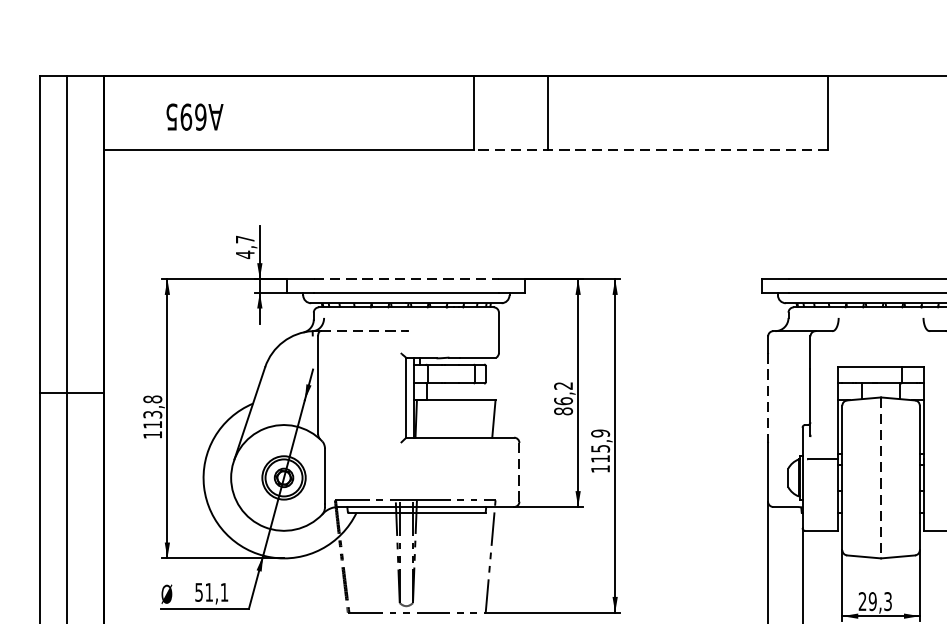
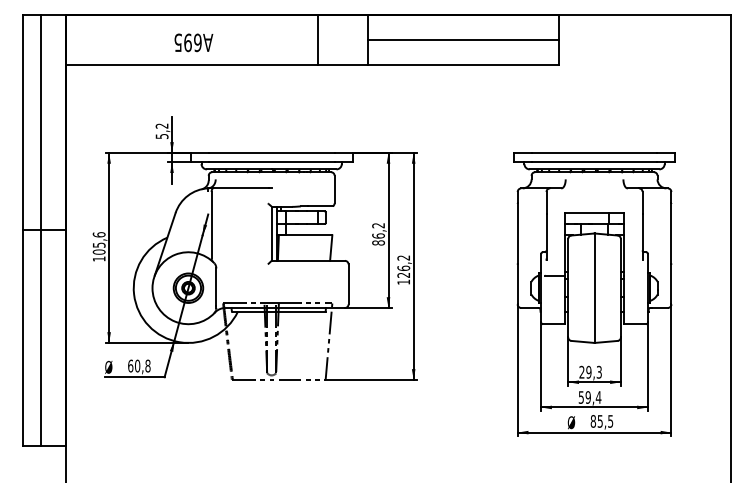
line: (688, 112) -> (463, 39), added
text: (194, 116) -> (193, 42), moved
line: (651, 148) -> (438, 64), dashed -> solid
text: (244, 247) -> (161, 131), 4,7 -> 5,2
line: (406, 278) -> (271, 152), dashed -> solid
line: (361, 331) -> (241, 188), dashed -> solid
line: (767, 398) -> (517, 234), dashed -> solid
text: (151, 412) -> (98, 243), 113,8 -> 105,6
text: (600, 445) -> (403, 266), 115,9 -> 126,2
line: (519, 472) -> (348, 284), dashed -> solid
line: (881, 478) -> (594, 288), dashed -> solid
text: (212, 591) -> (139, 365), 51,1 -> 60,8

